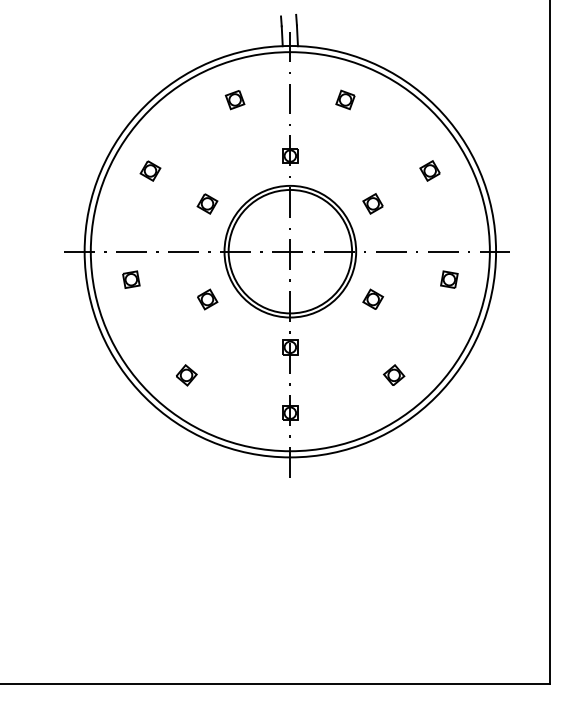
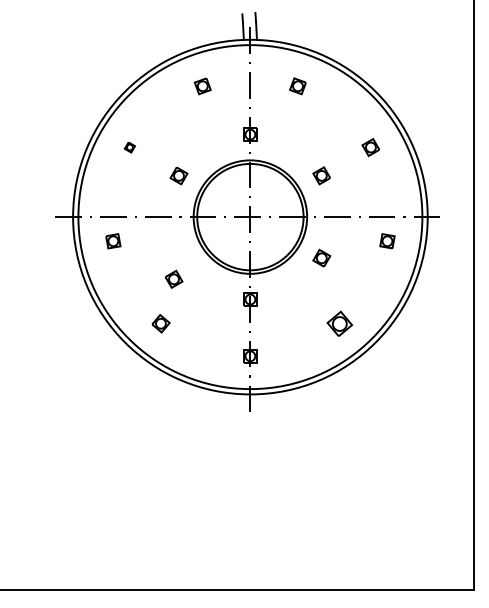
part: (150, 170) -> (129, 147), size x0.6
part: (208, 298) -> (174, 278), moved
part: (393, 373) -> (339, 322), size x1.4

